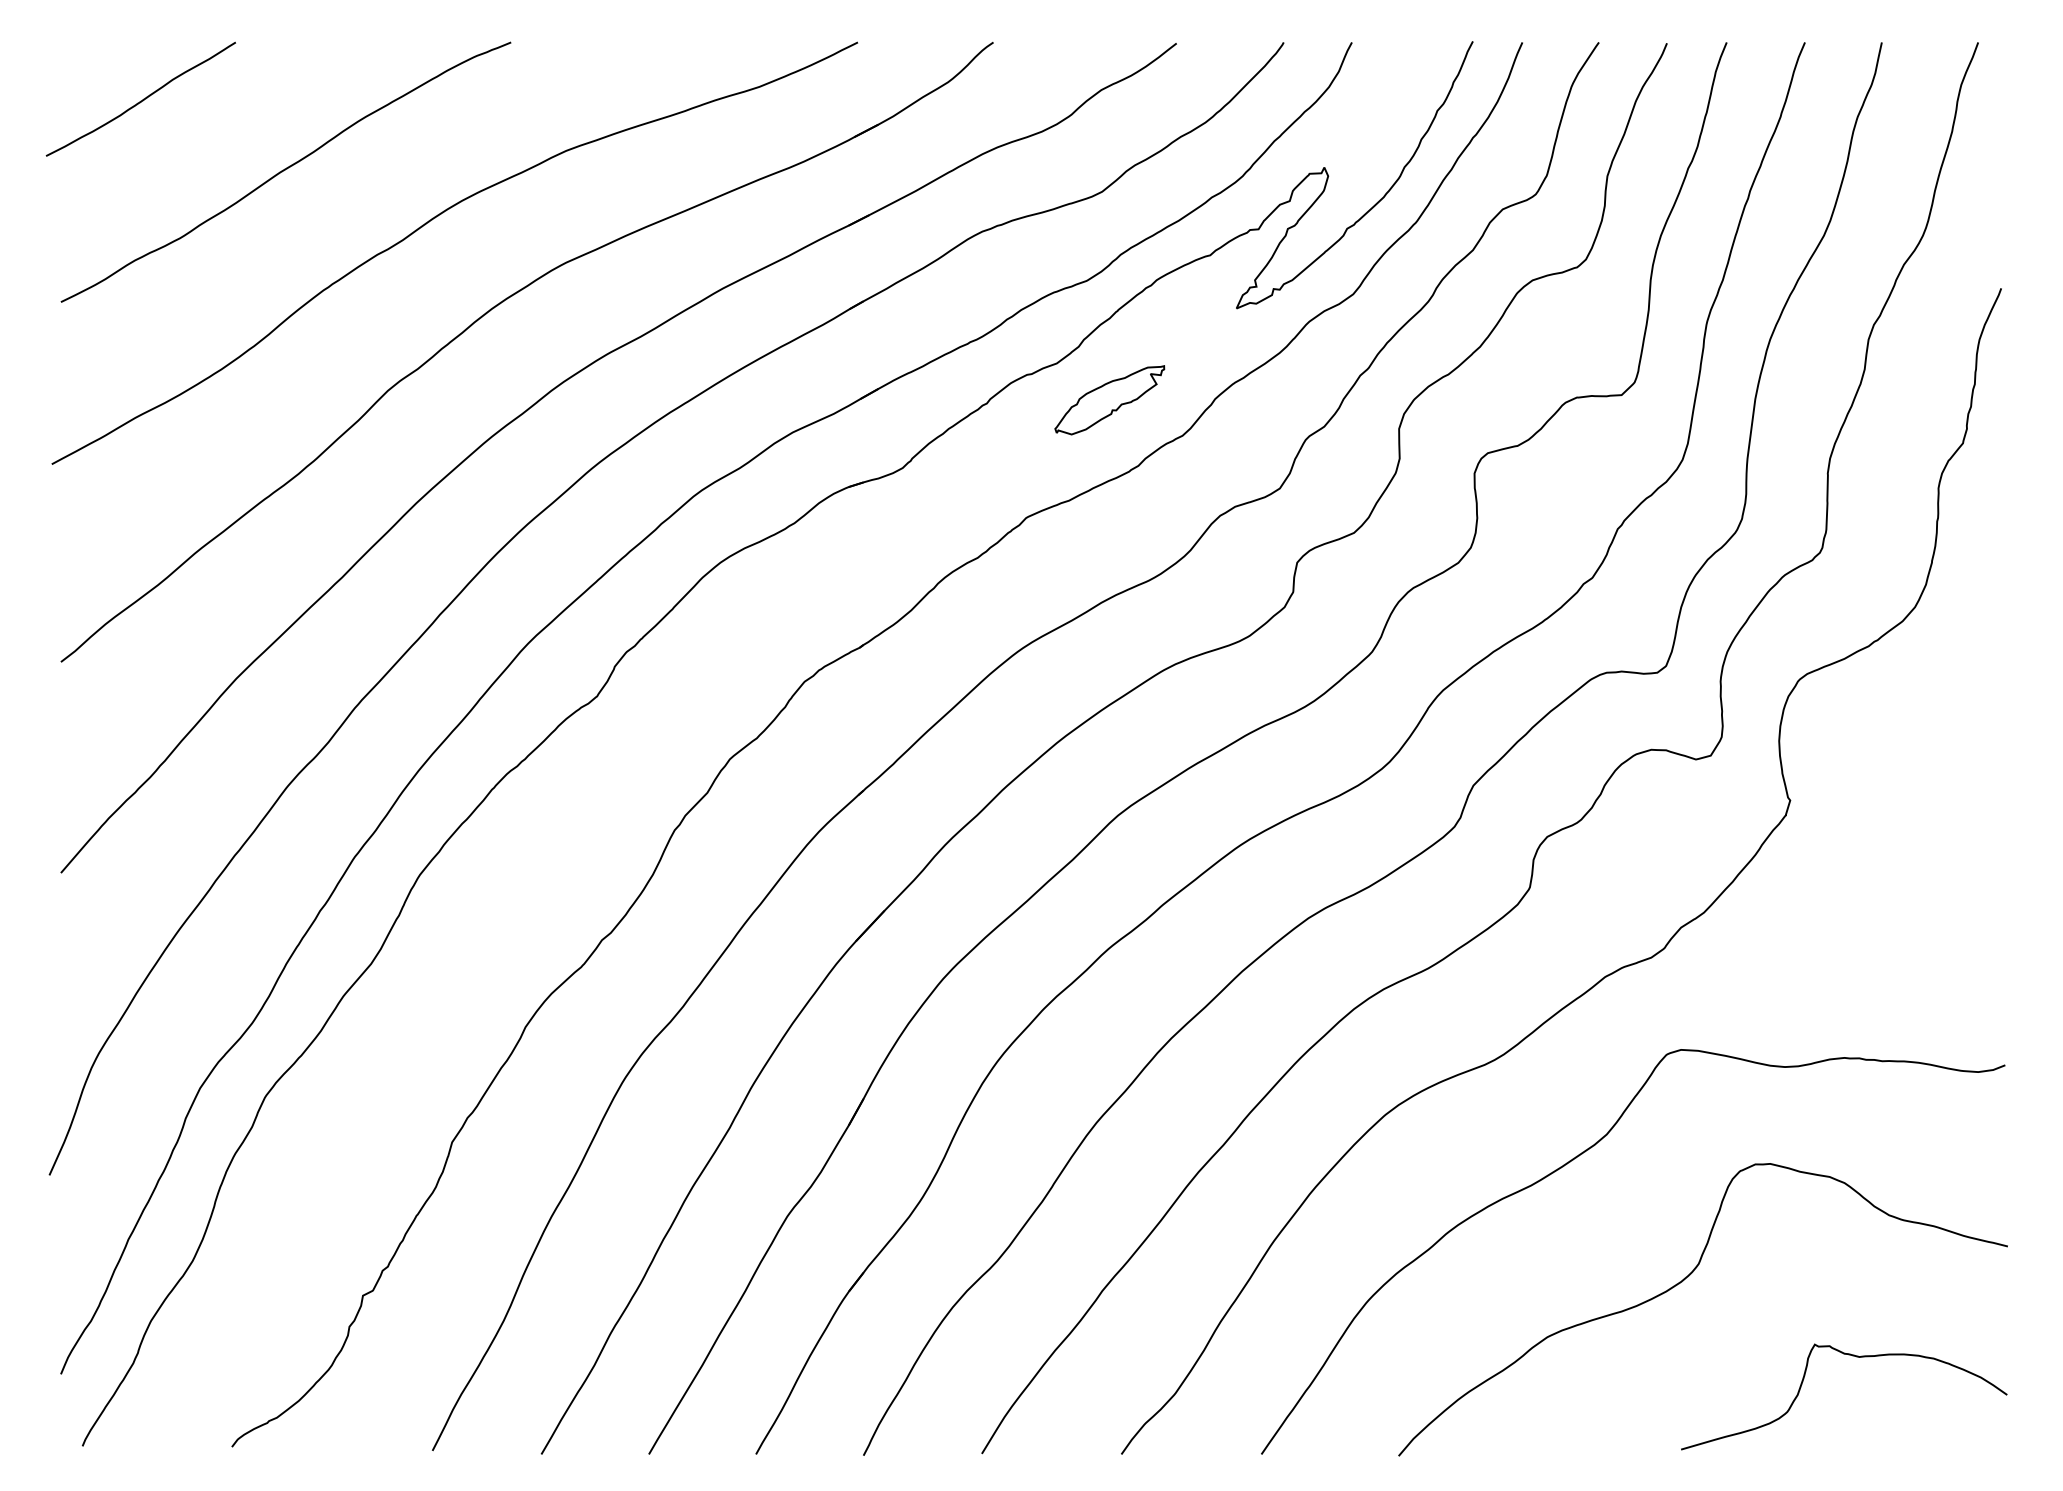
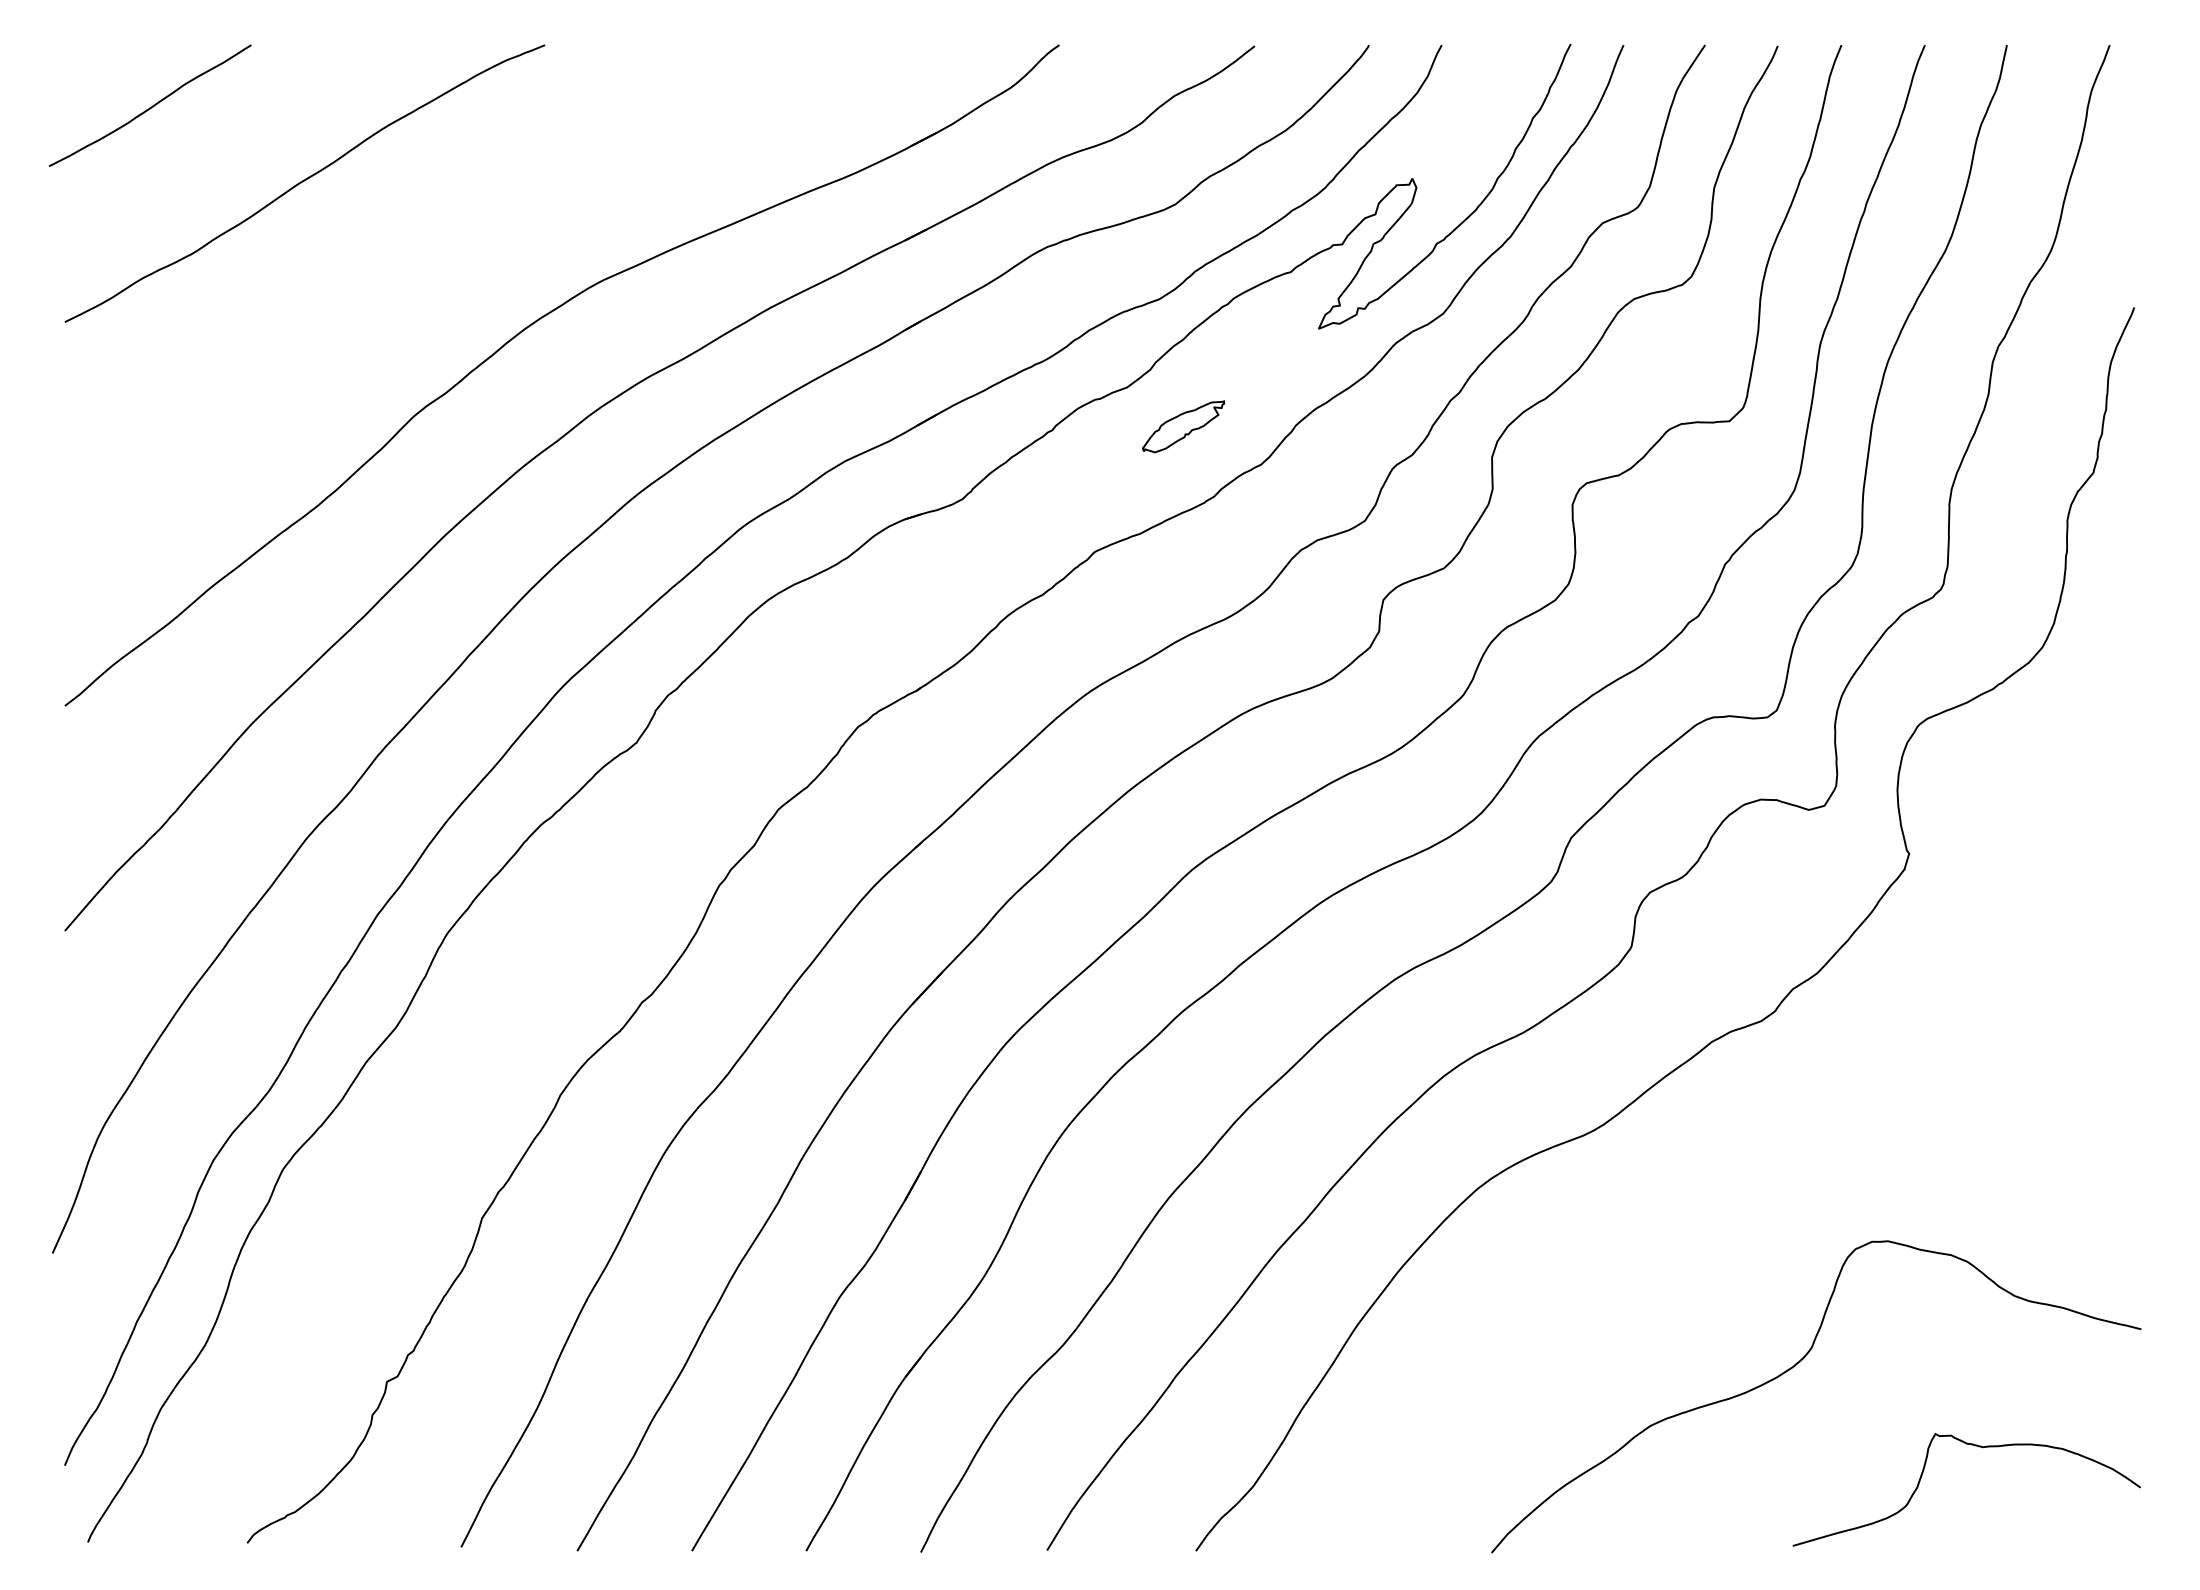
curve: (431, 220) -> (460, 235), removed
part: (1109, 399) -> (1183, 426), size x0.7
curve: (1568, 1164) -> (1672, 1241), removed

